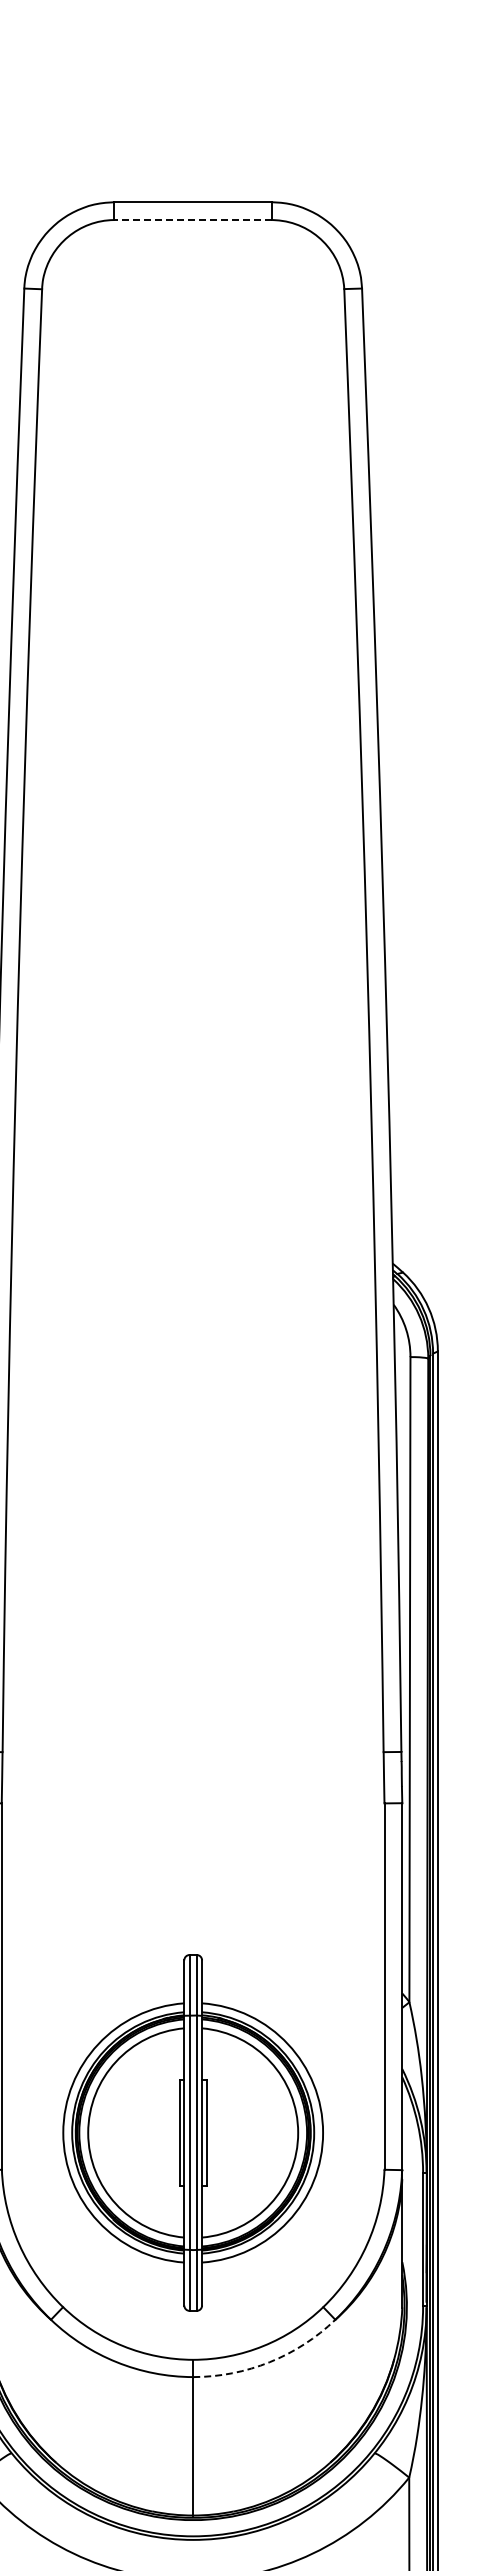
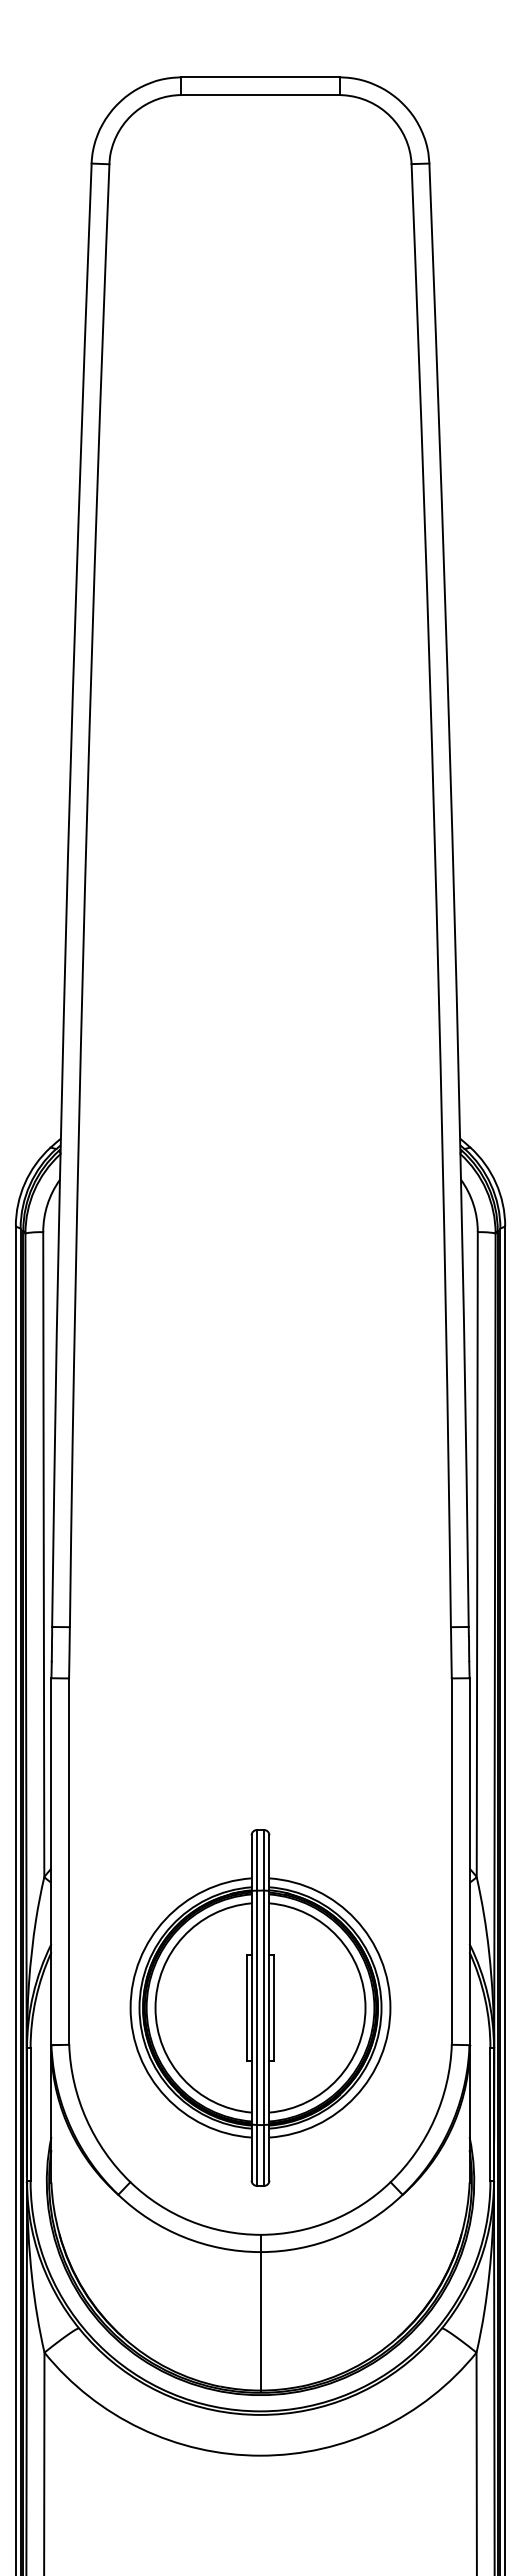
line: (193, 220) -> (260, 95), dashed -> solid
line: (270, 2362) -> (337, 2237), dashed -> solid

